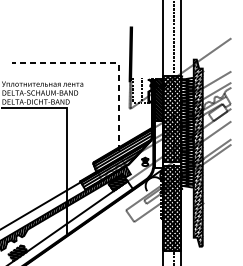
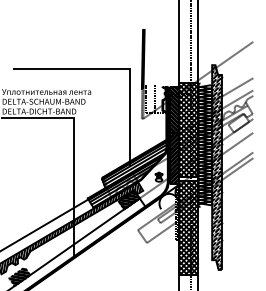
line: (109, 63) -> (119, 69), dashed -> solid
hatch: (158, 143) -> (173, 157), added

